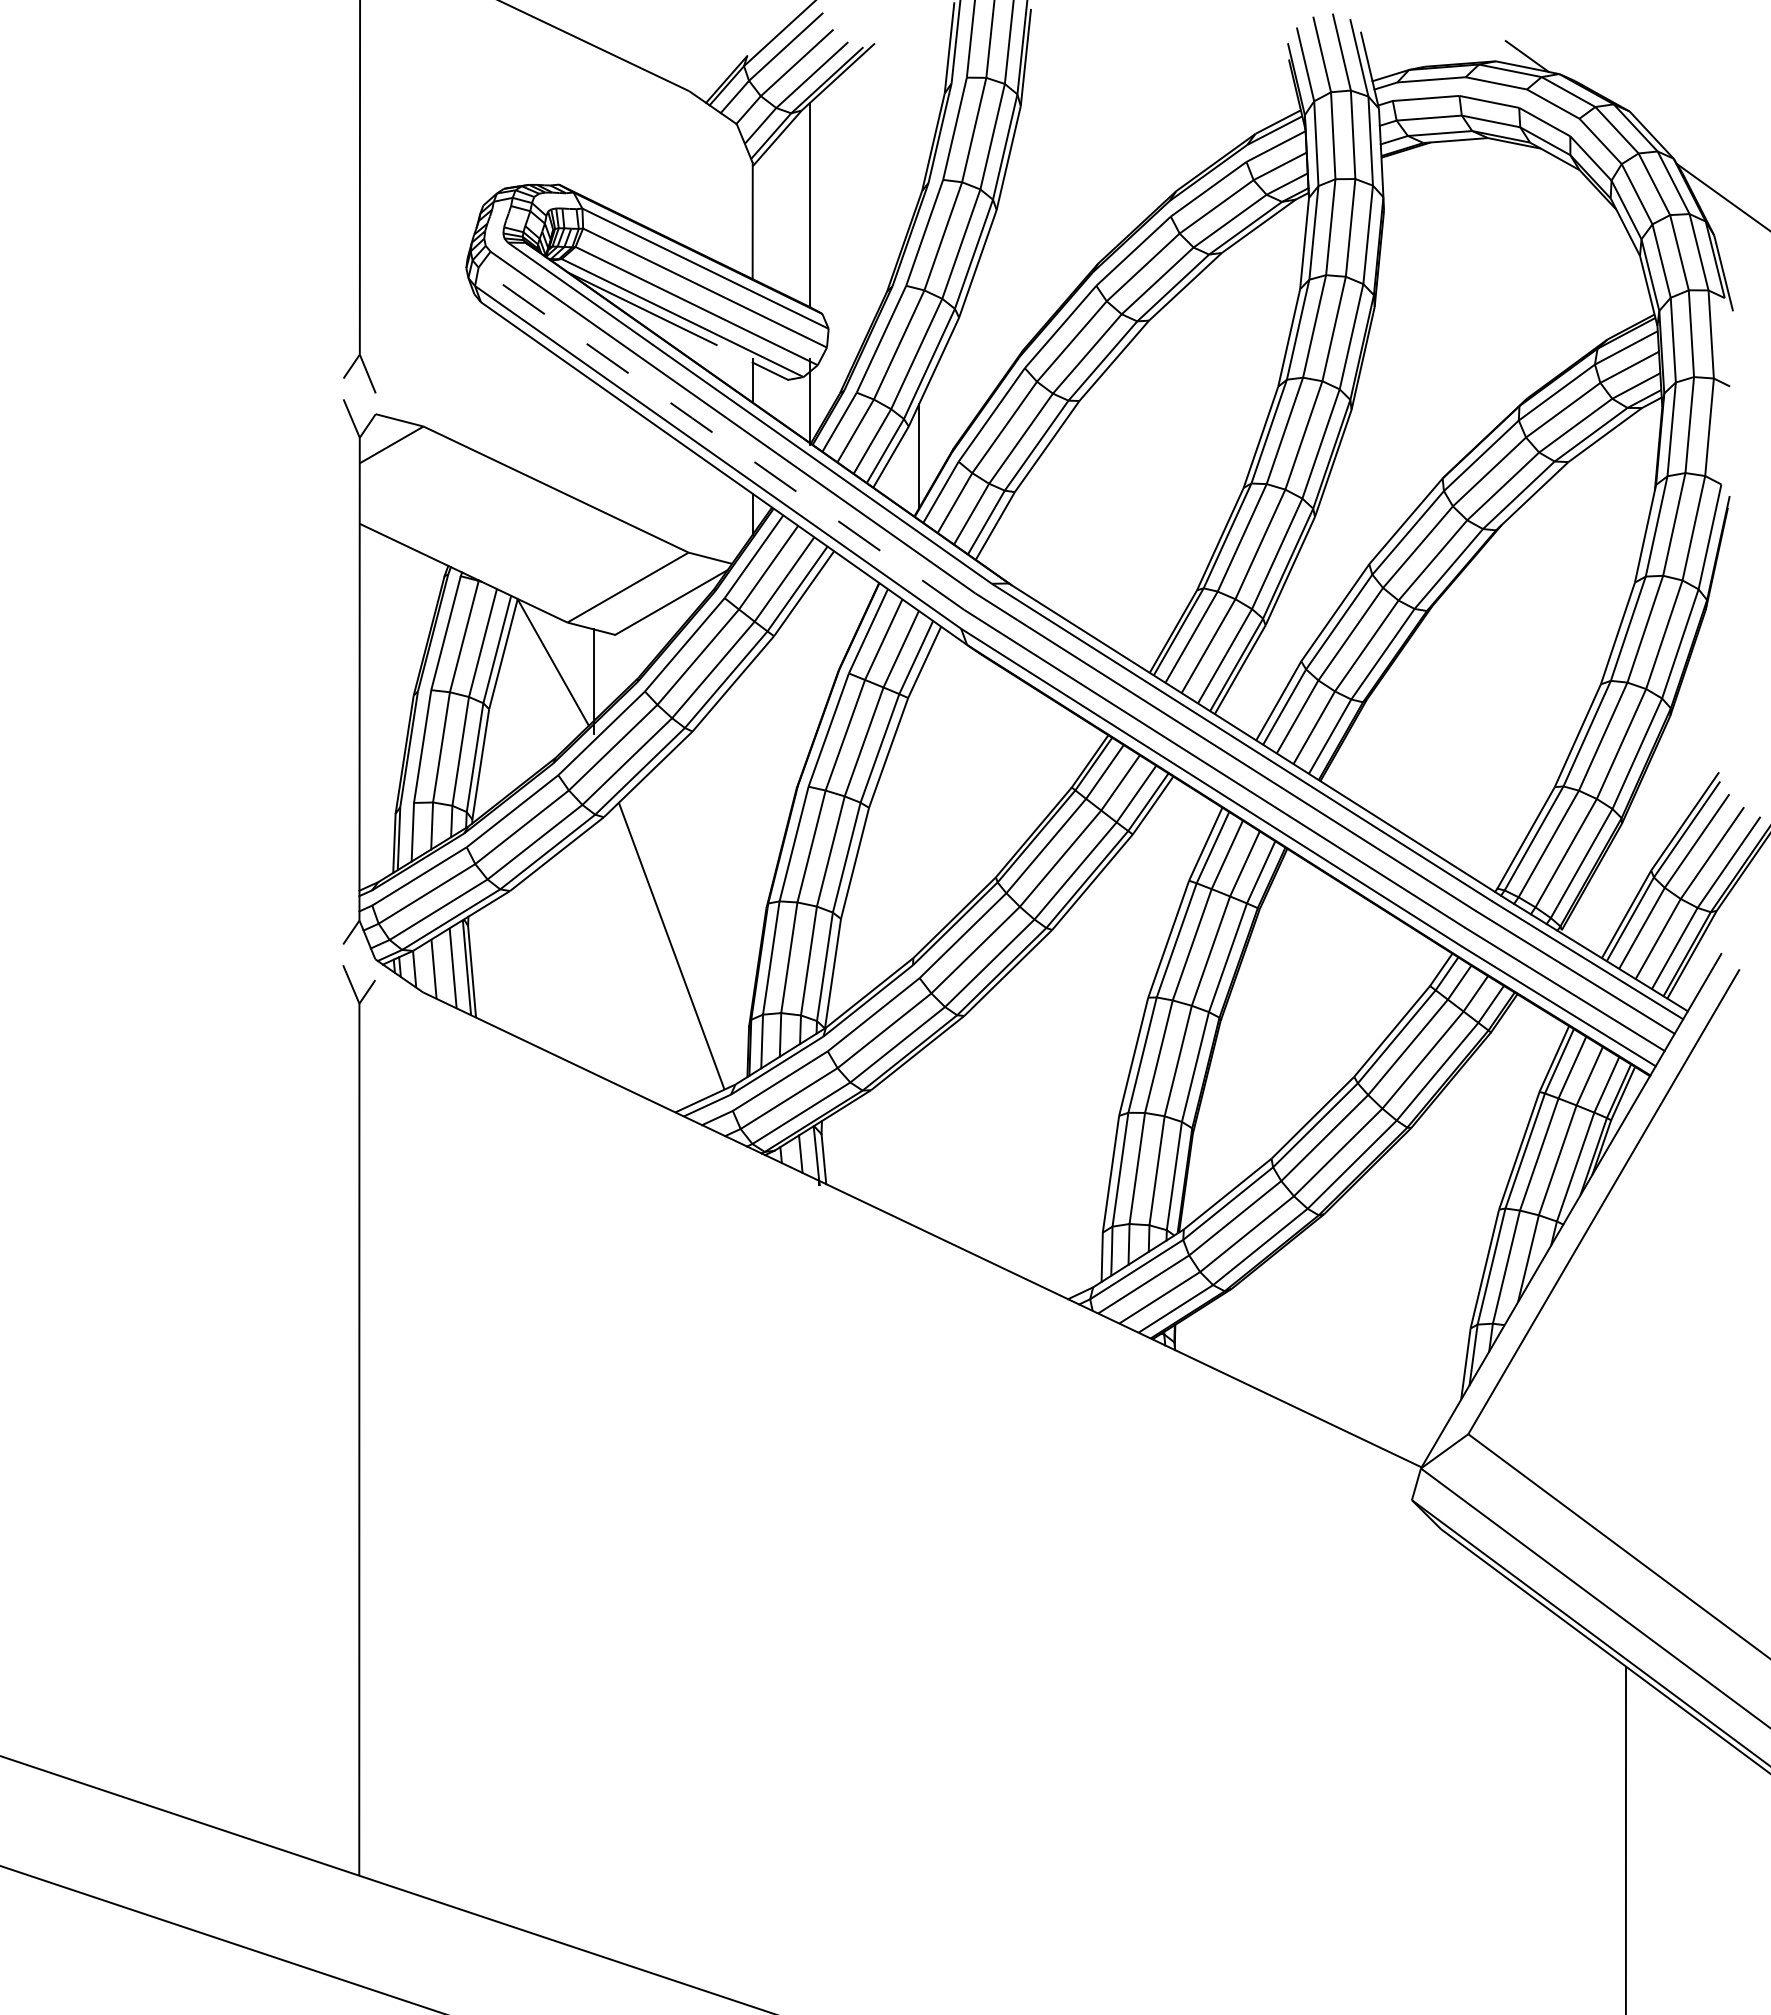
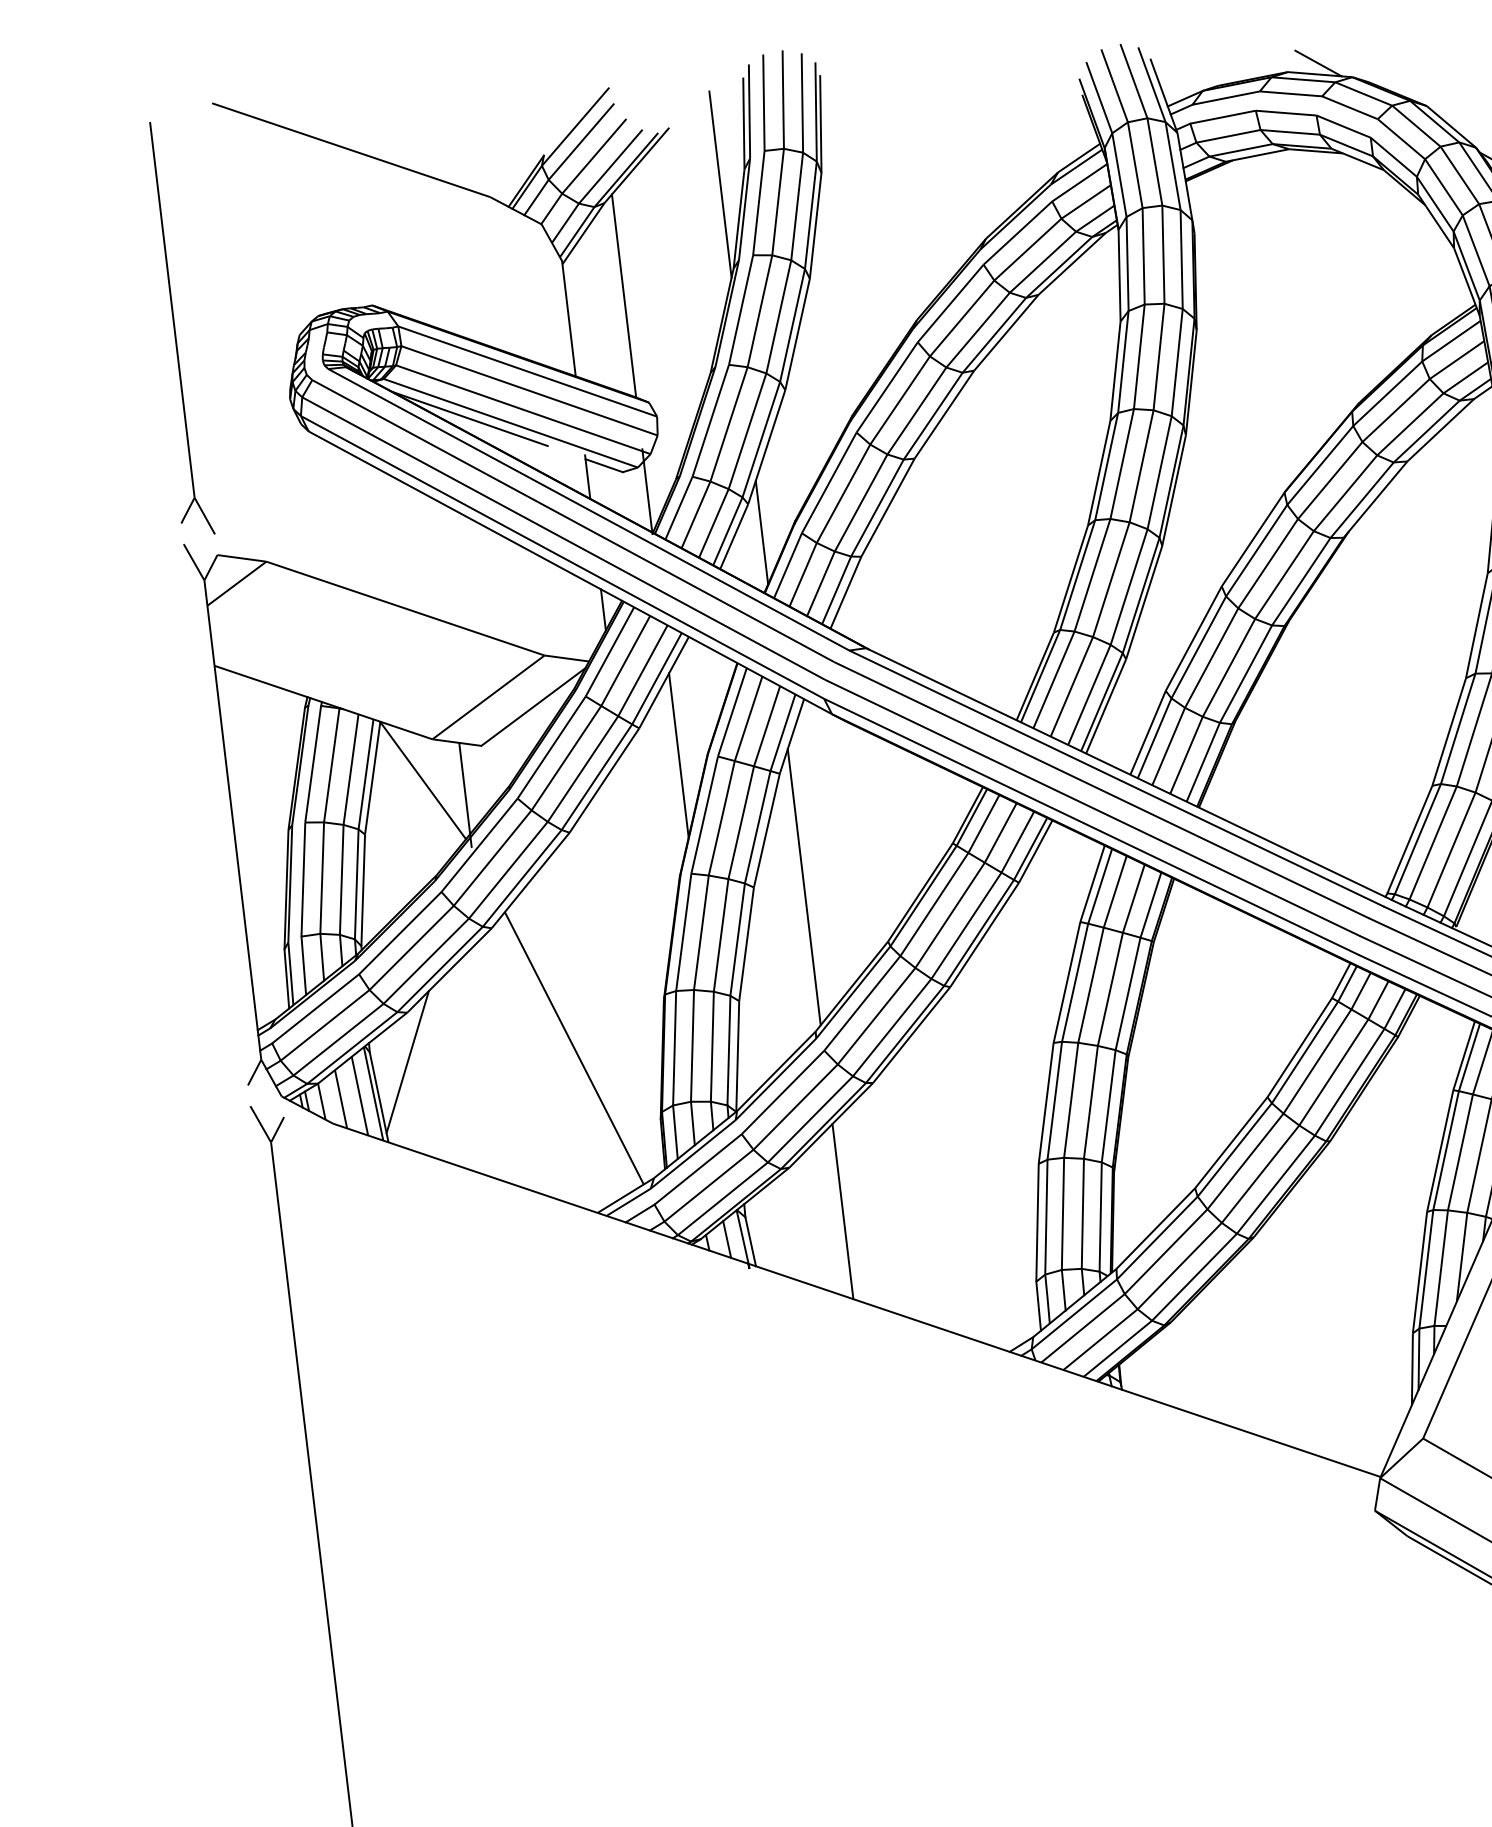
line: (919, 105) -> (720, 184), added
line: (720, 438) -> (562, 538), dashed -> solid
line: (810, 667) -> (679, 755), added
line: (919, 813) -> (804, 887), added
line: (504, 940) -> (407, 1062), added
line: (919, 1139) -> (843, 1210), added

